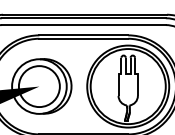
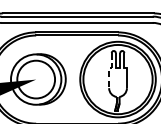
line: (118, 74) -> (109, 68), solid -> dashed

